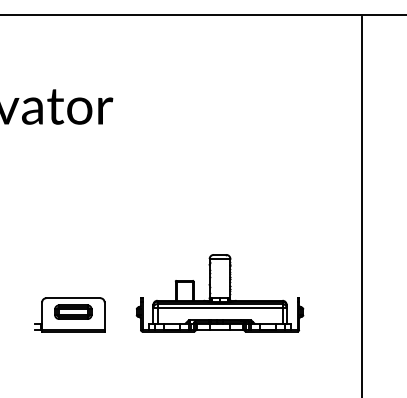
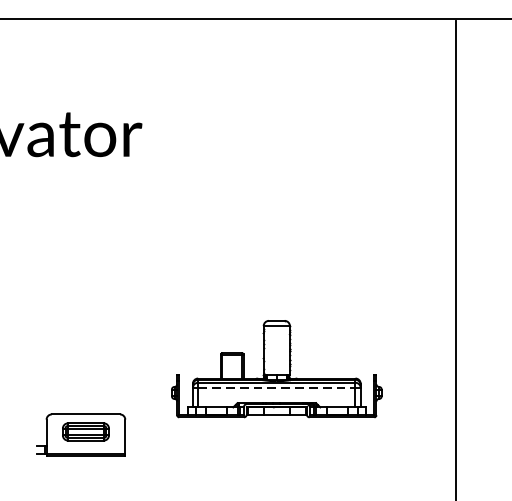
line: (220, 308) -> (277, 388), solid -> dashed
part: (69, 314) -> (81, 434), moved

